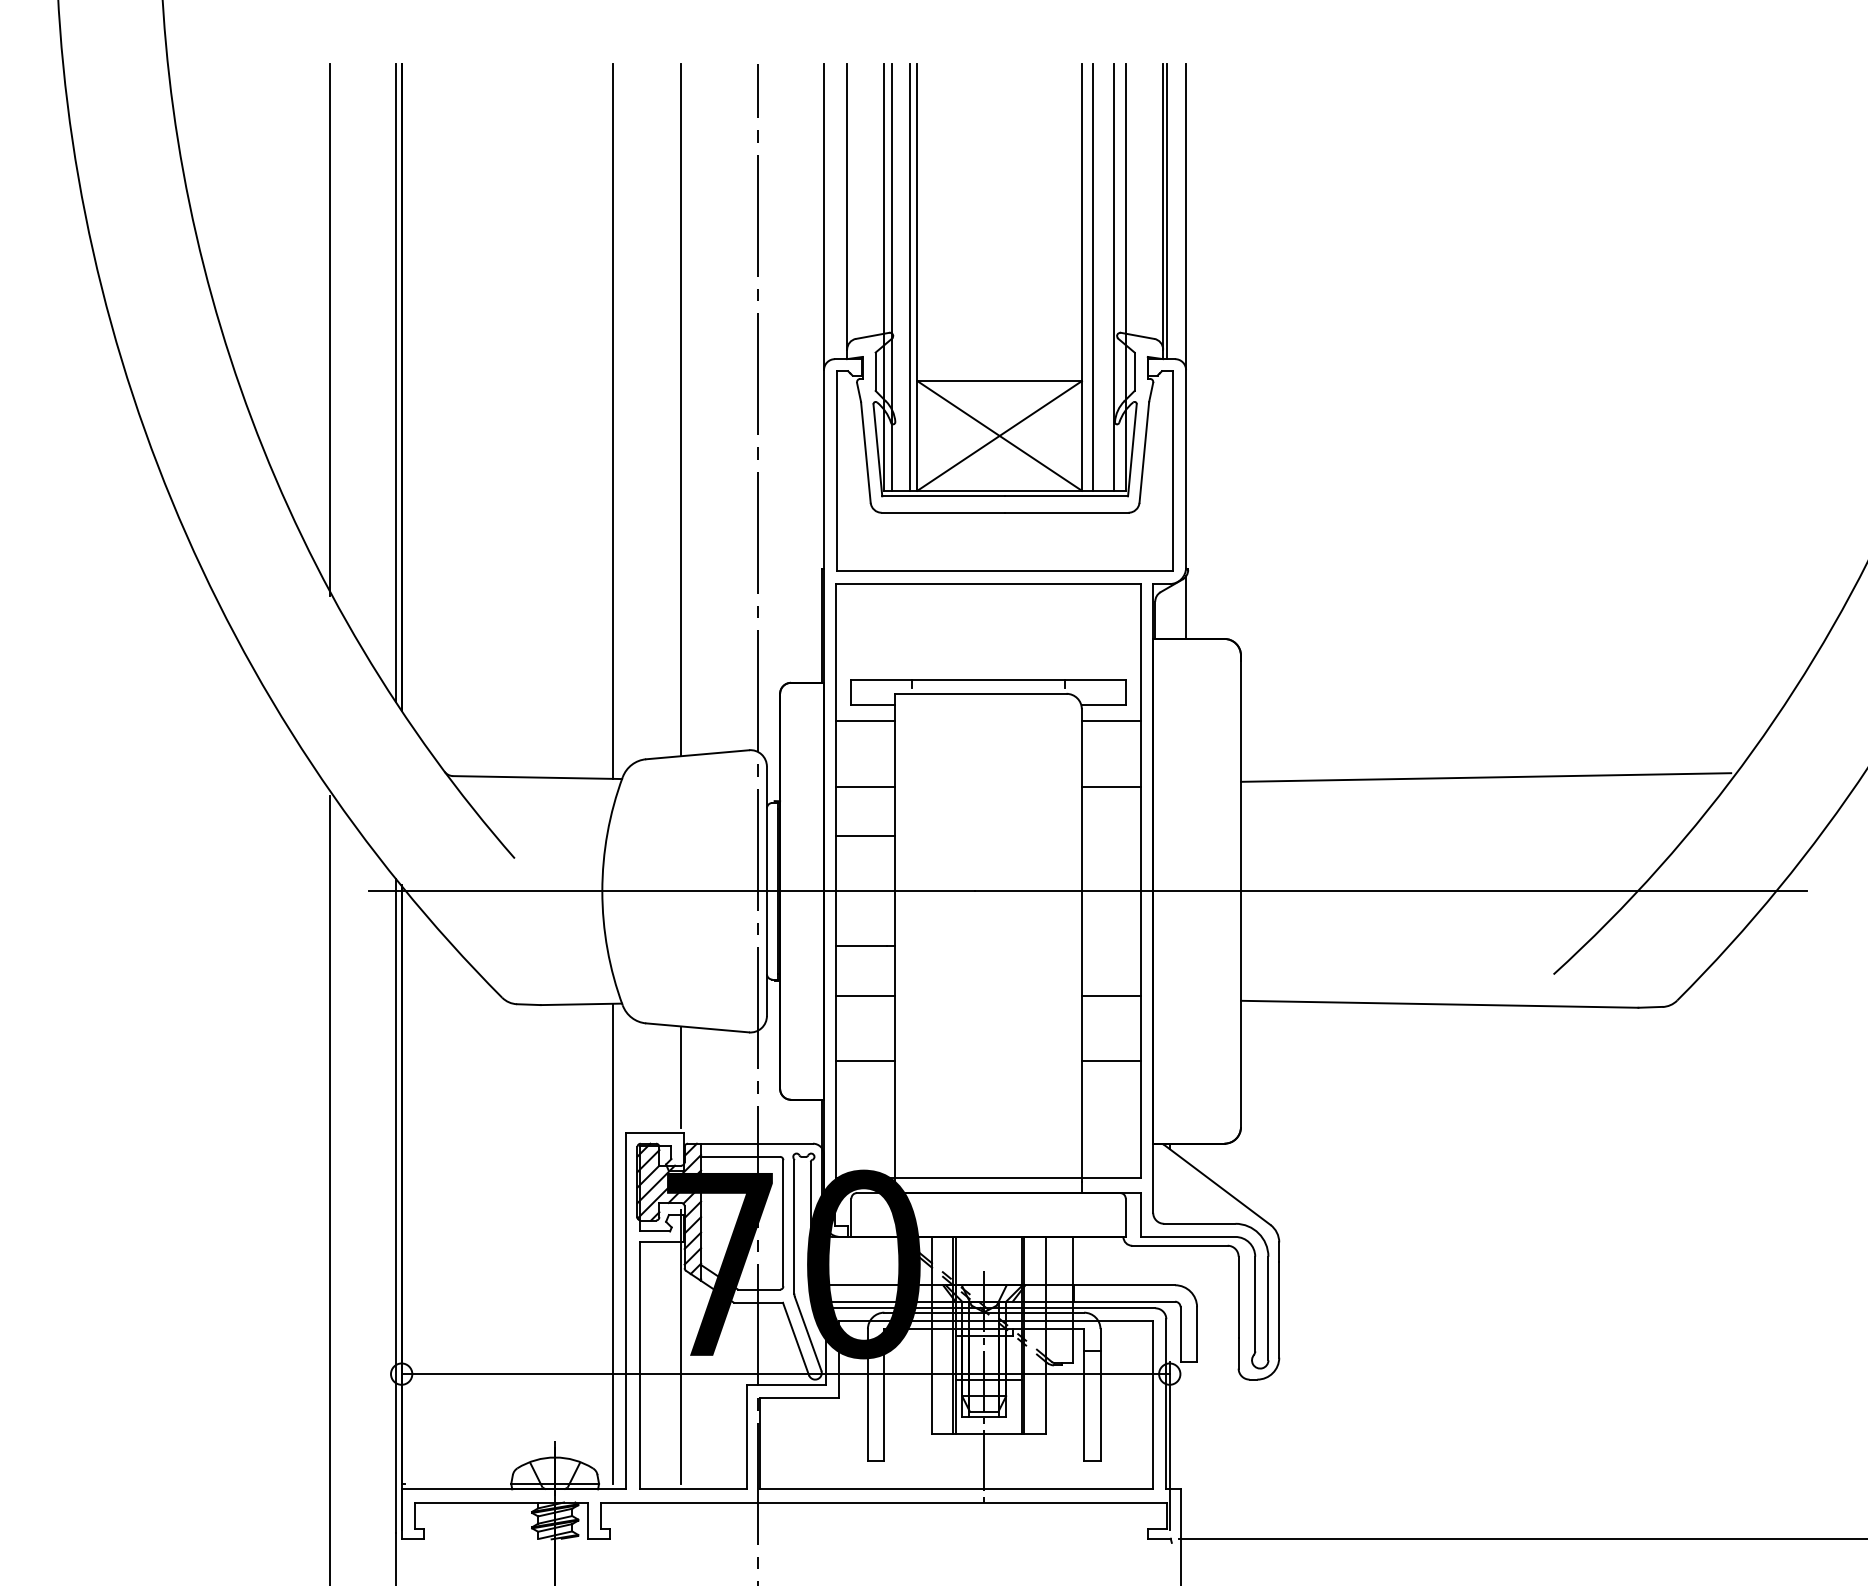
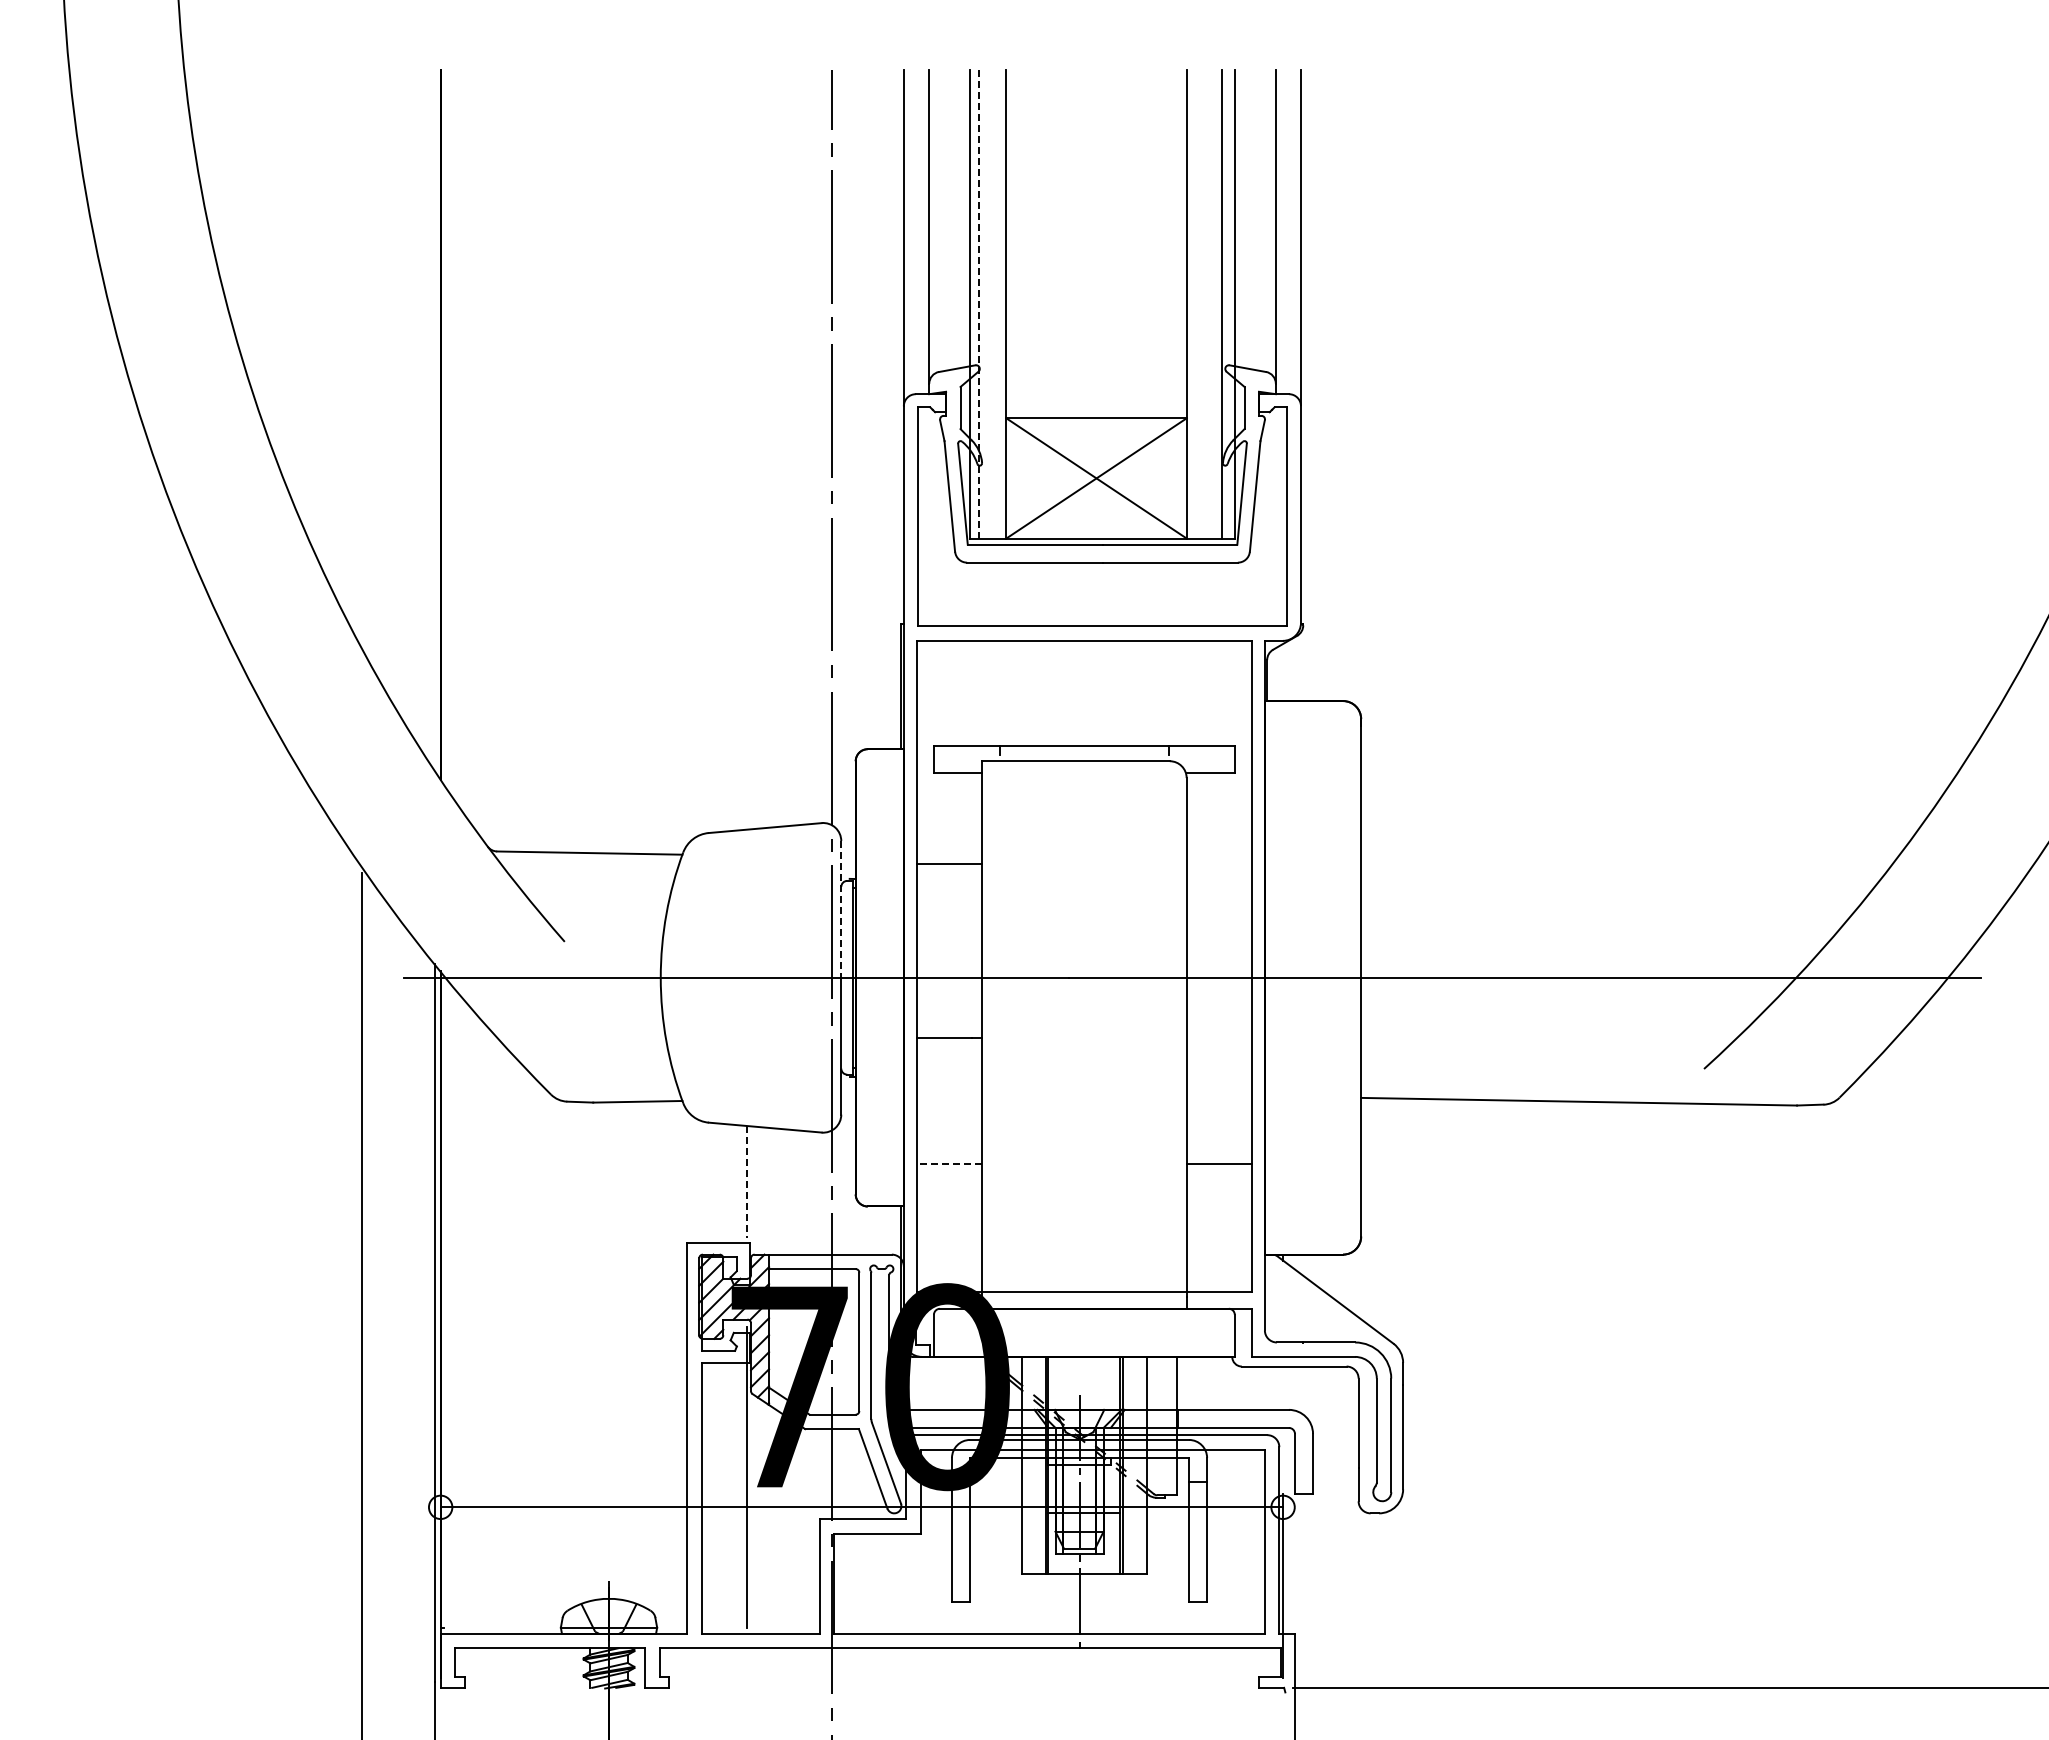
line: (1167, 211) -> (1280, 232), removed
line: (892, 276) -> (978, 303), solid -> dashed
line: (909, 277) -> (997, 304), removed
line: (1092, 277) -> (1198, 304), removed
line: (330, 330) -> (362, 362), removed
line: (396, 382) -> (434, 419), removed
line: (681, 409) -> (747, 449), removed
line: (613, 421) -> (672, 462), removed
line: (1185, 607) -> (1300, 666), removed
line: (865, 721) -> (949, 791), removed
line: (1110, 721) -> (1218, 791), removed
line: (1485, 777) -> (1629, 852), removed
line: (1110, 787) -> (1218, 863), removed
line: (767, 829) -> (841, 909), solid -> dashed
line: (865, 836) -> (949, 917), removed
line: (865, 995) -> (949, 1092), removed
line: (1110, 995) -> (1218, 1092), removed
line: (865, 1061) -> (949, 1164), solid -> dashed
line: (681, 1077) -> (747, 1181), solid -> dashed
line: (613, 1243) -> (672, 1364), removed

